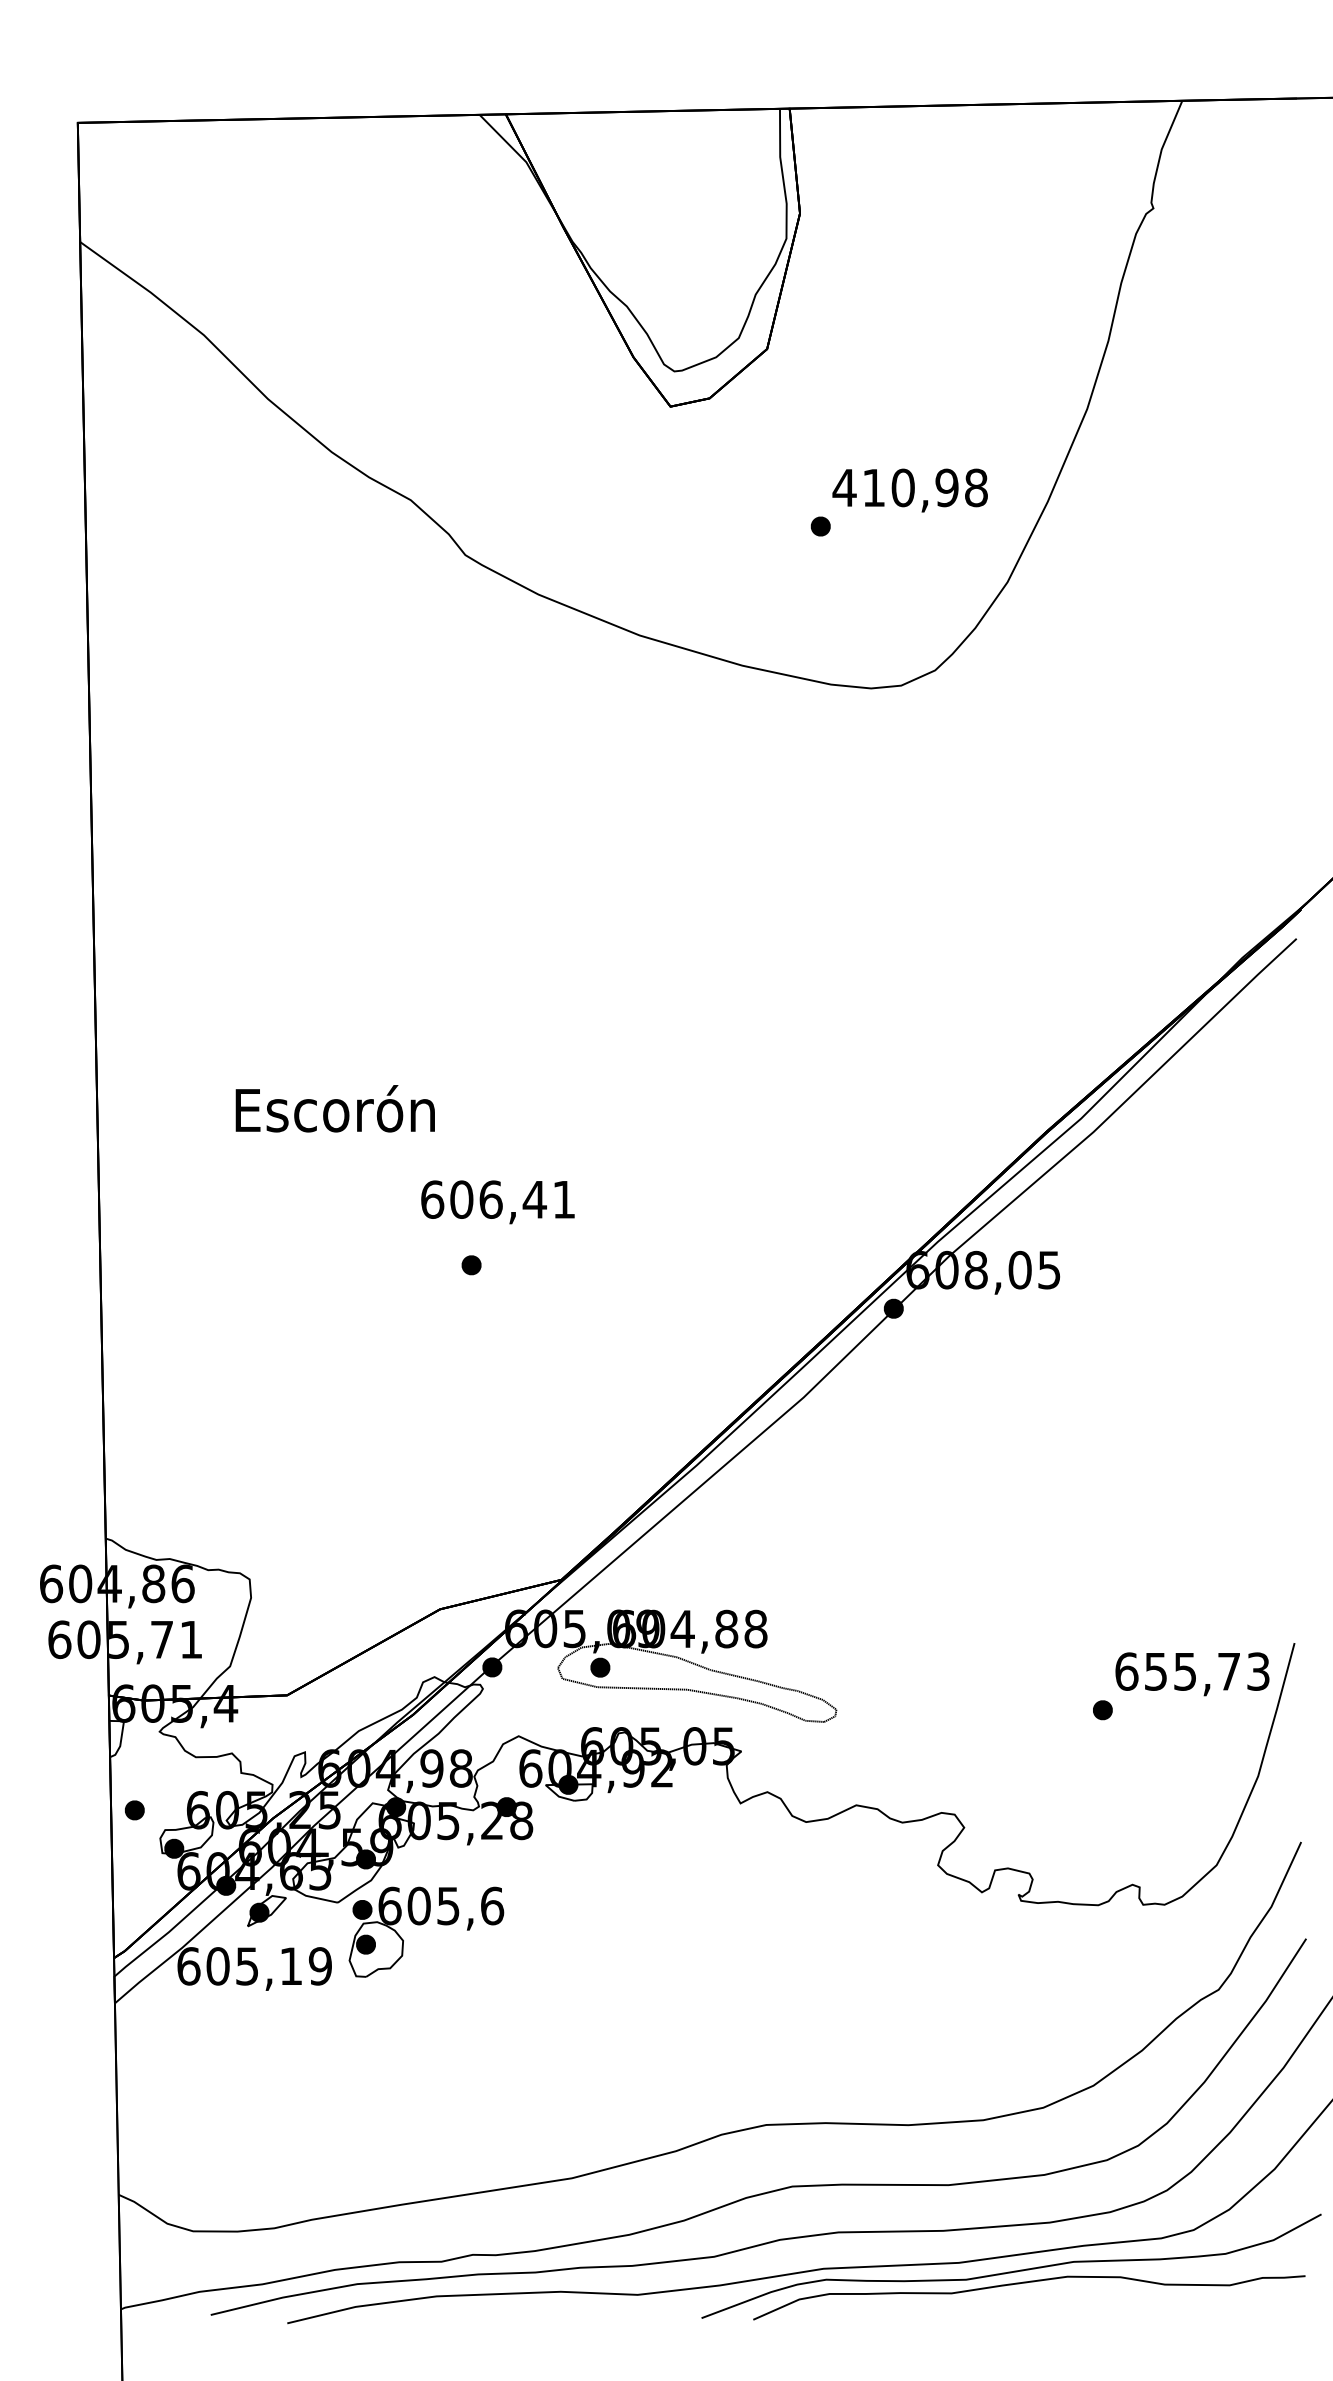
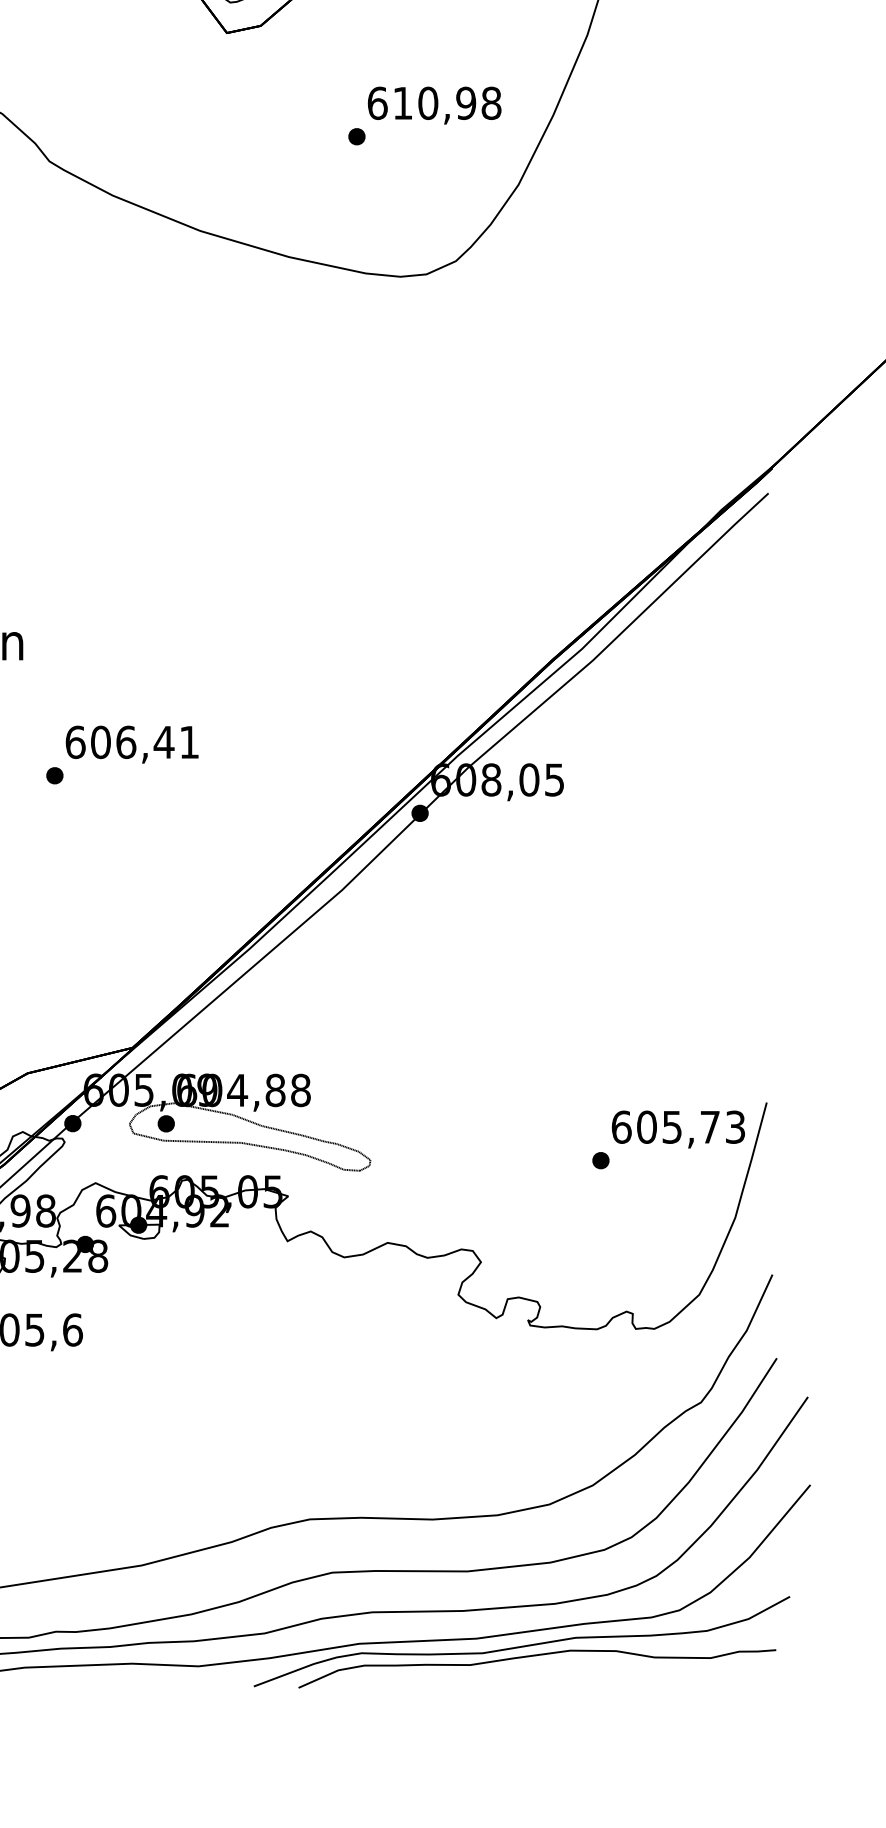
text: (844, 487) -> (377, 102), 410,98 -> 610,98
text: (497, 1202) -> (131, 744), moved
text: (1155, 1671) -> (646, 1127), 655,73 -> 605,73

